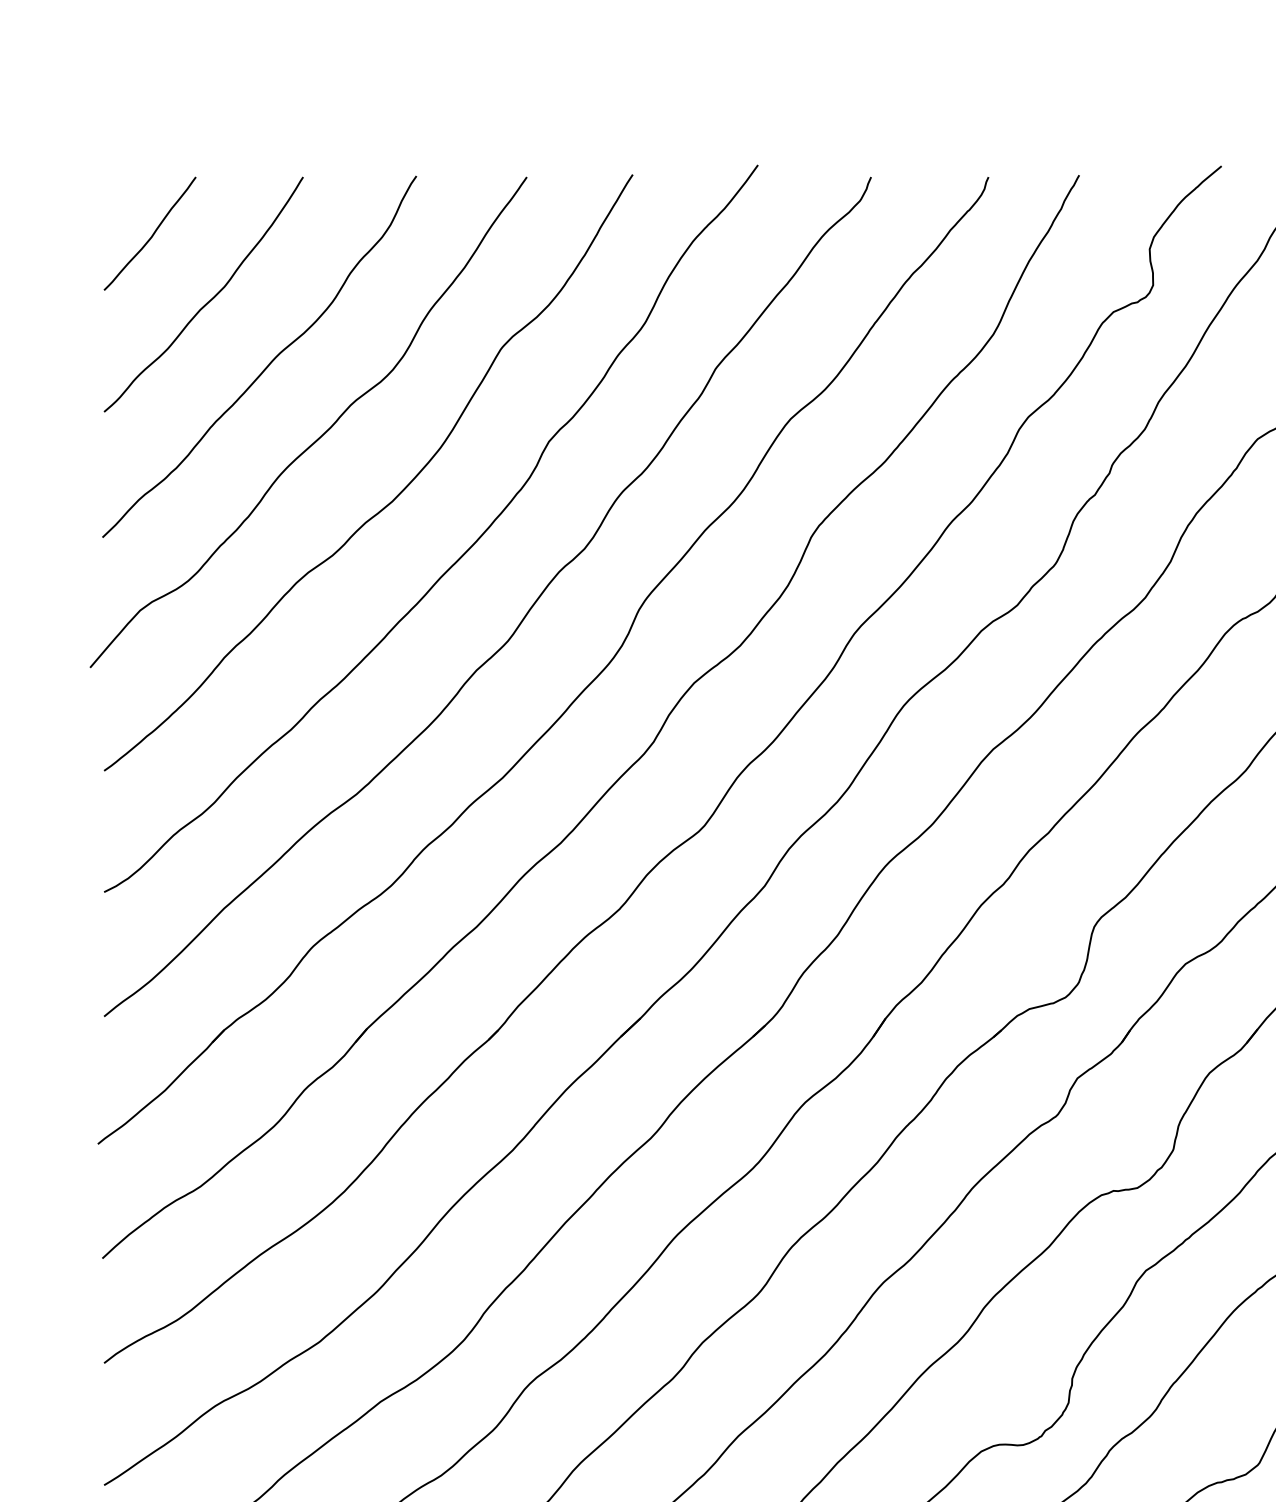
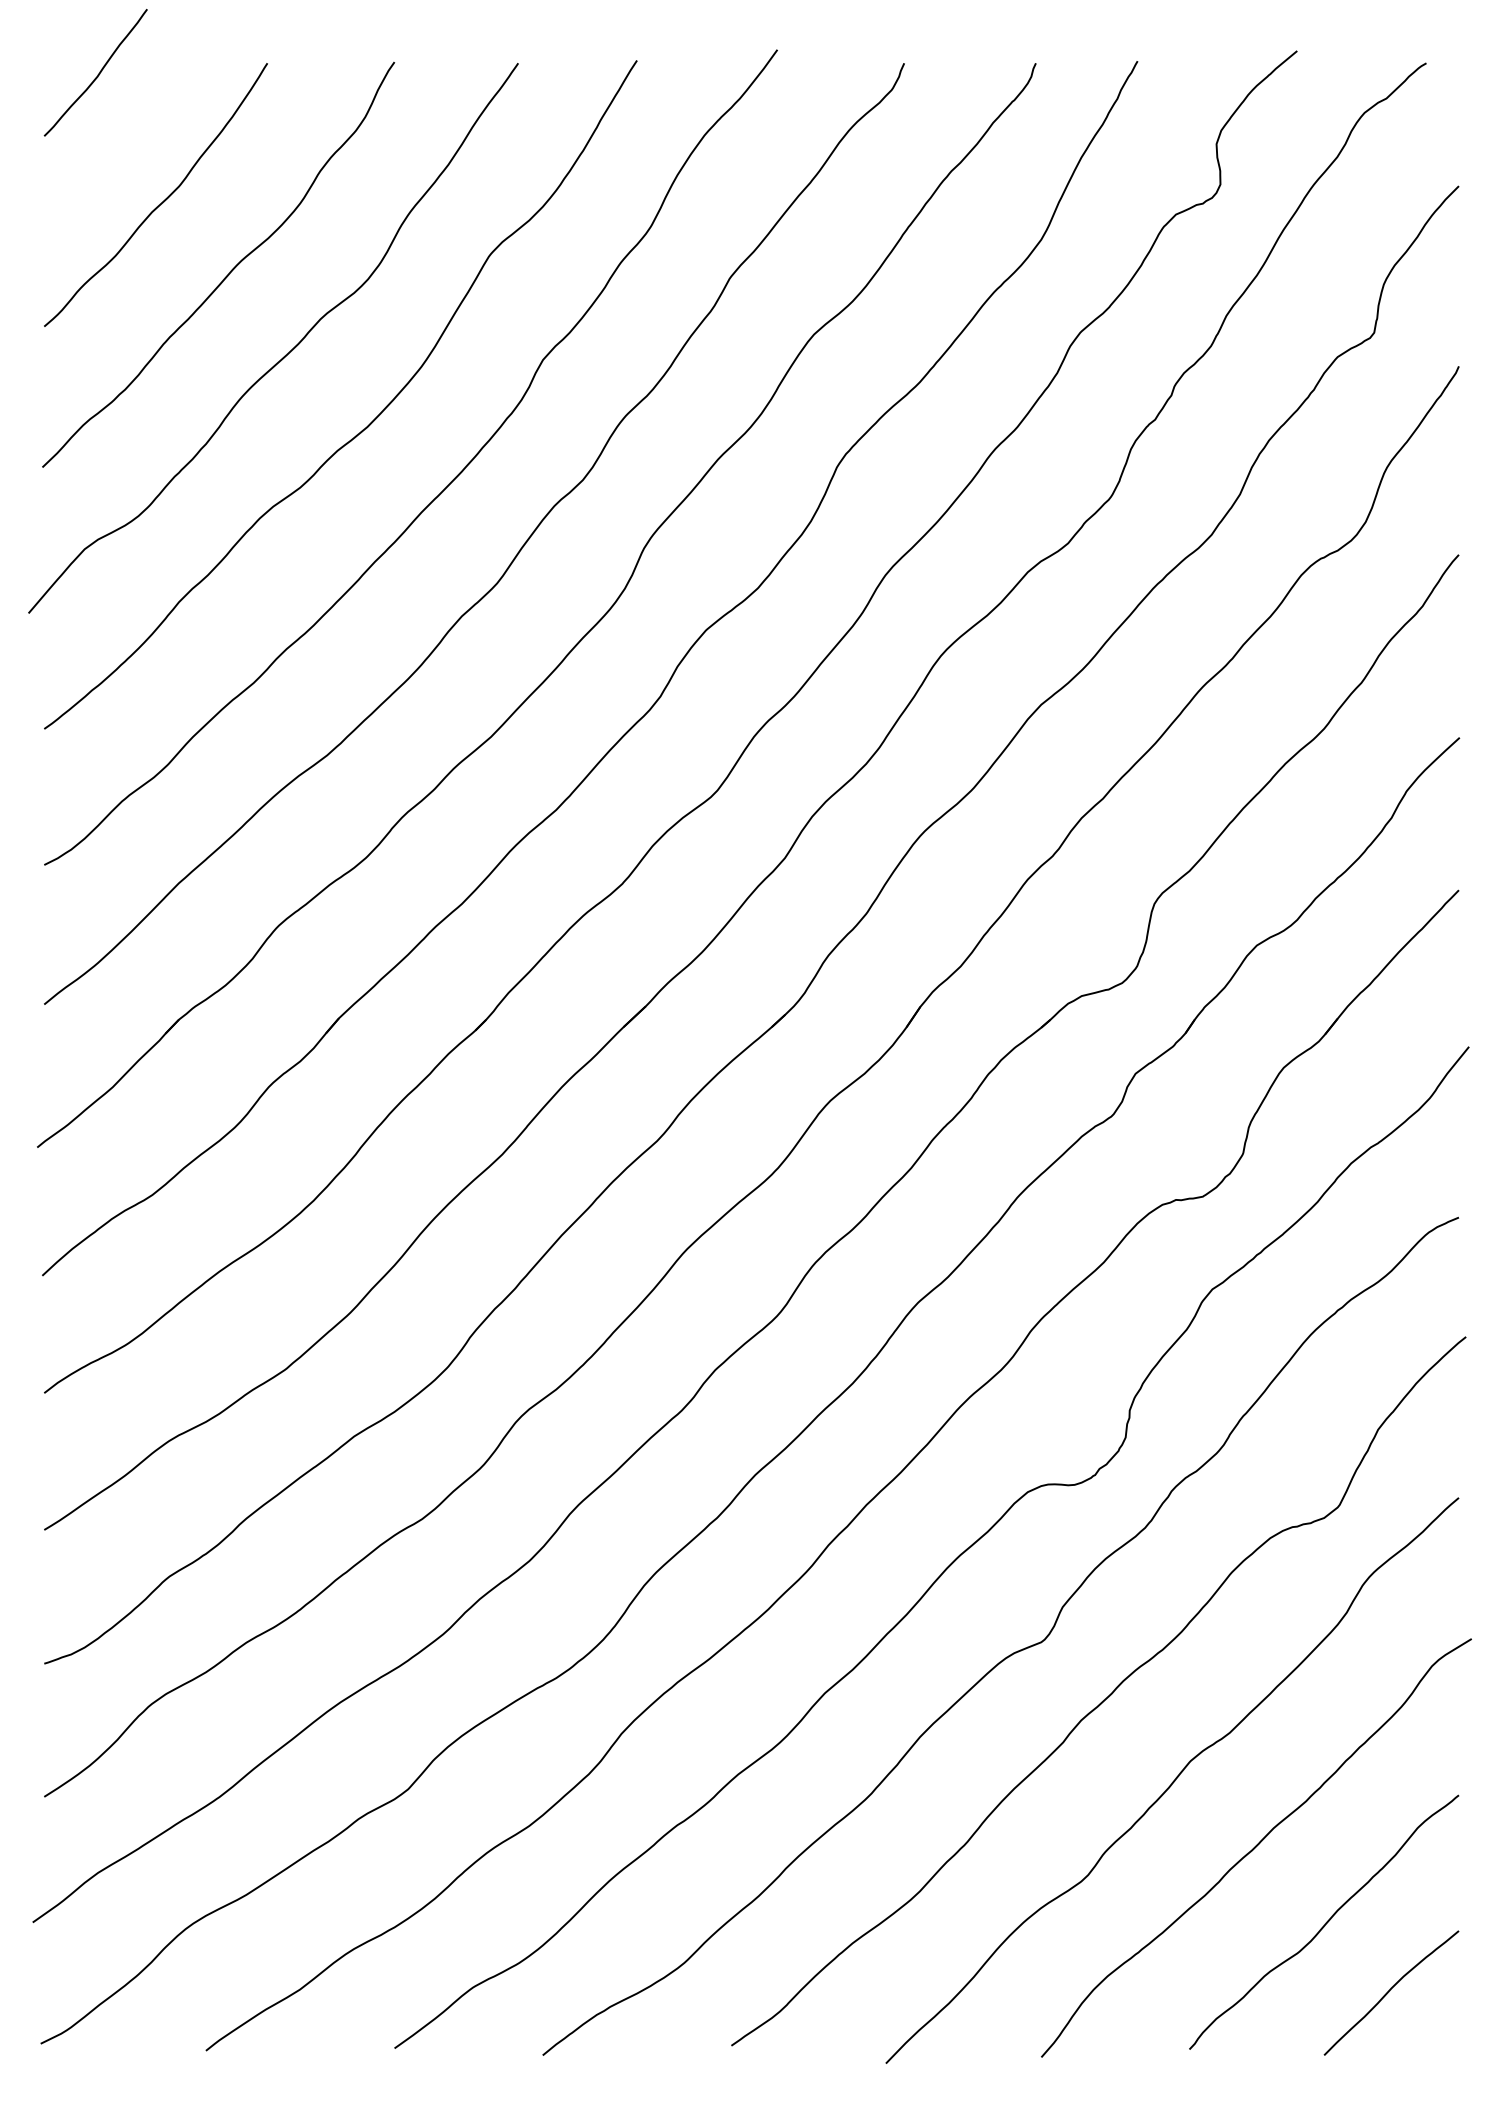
curve: (151, 235) -> (97, 74), moved

